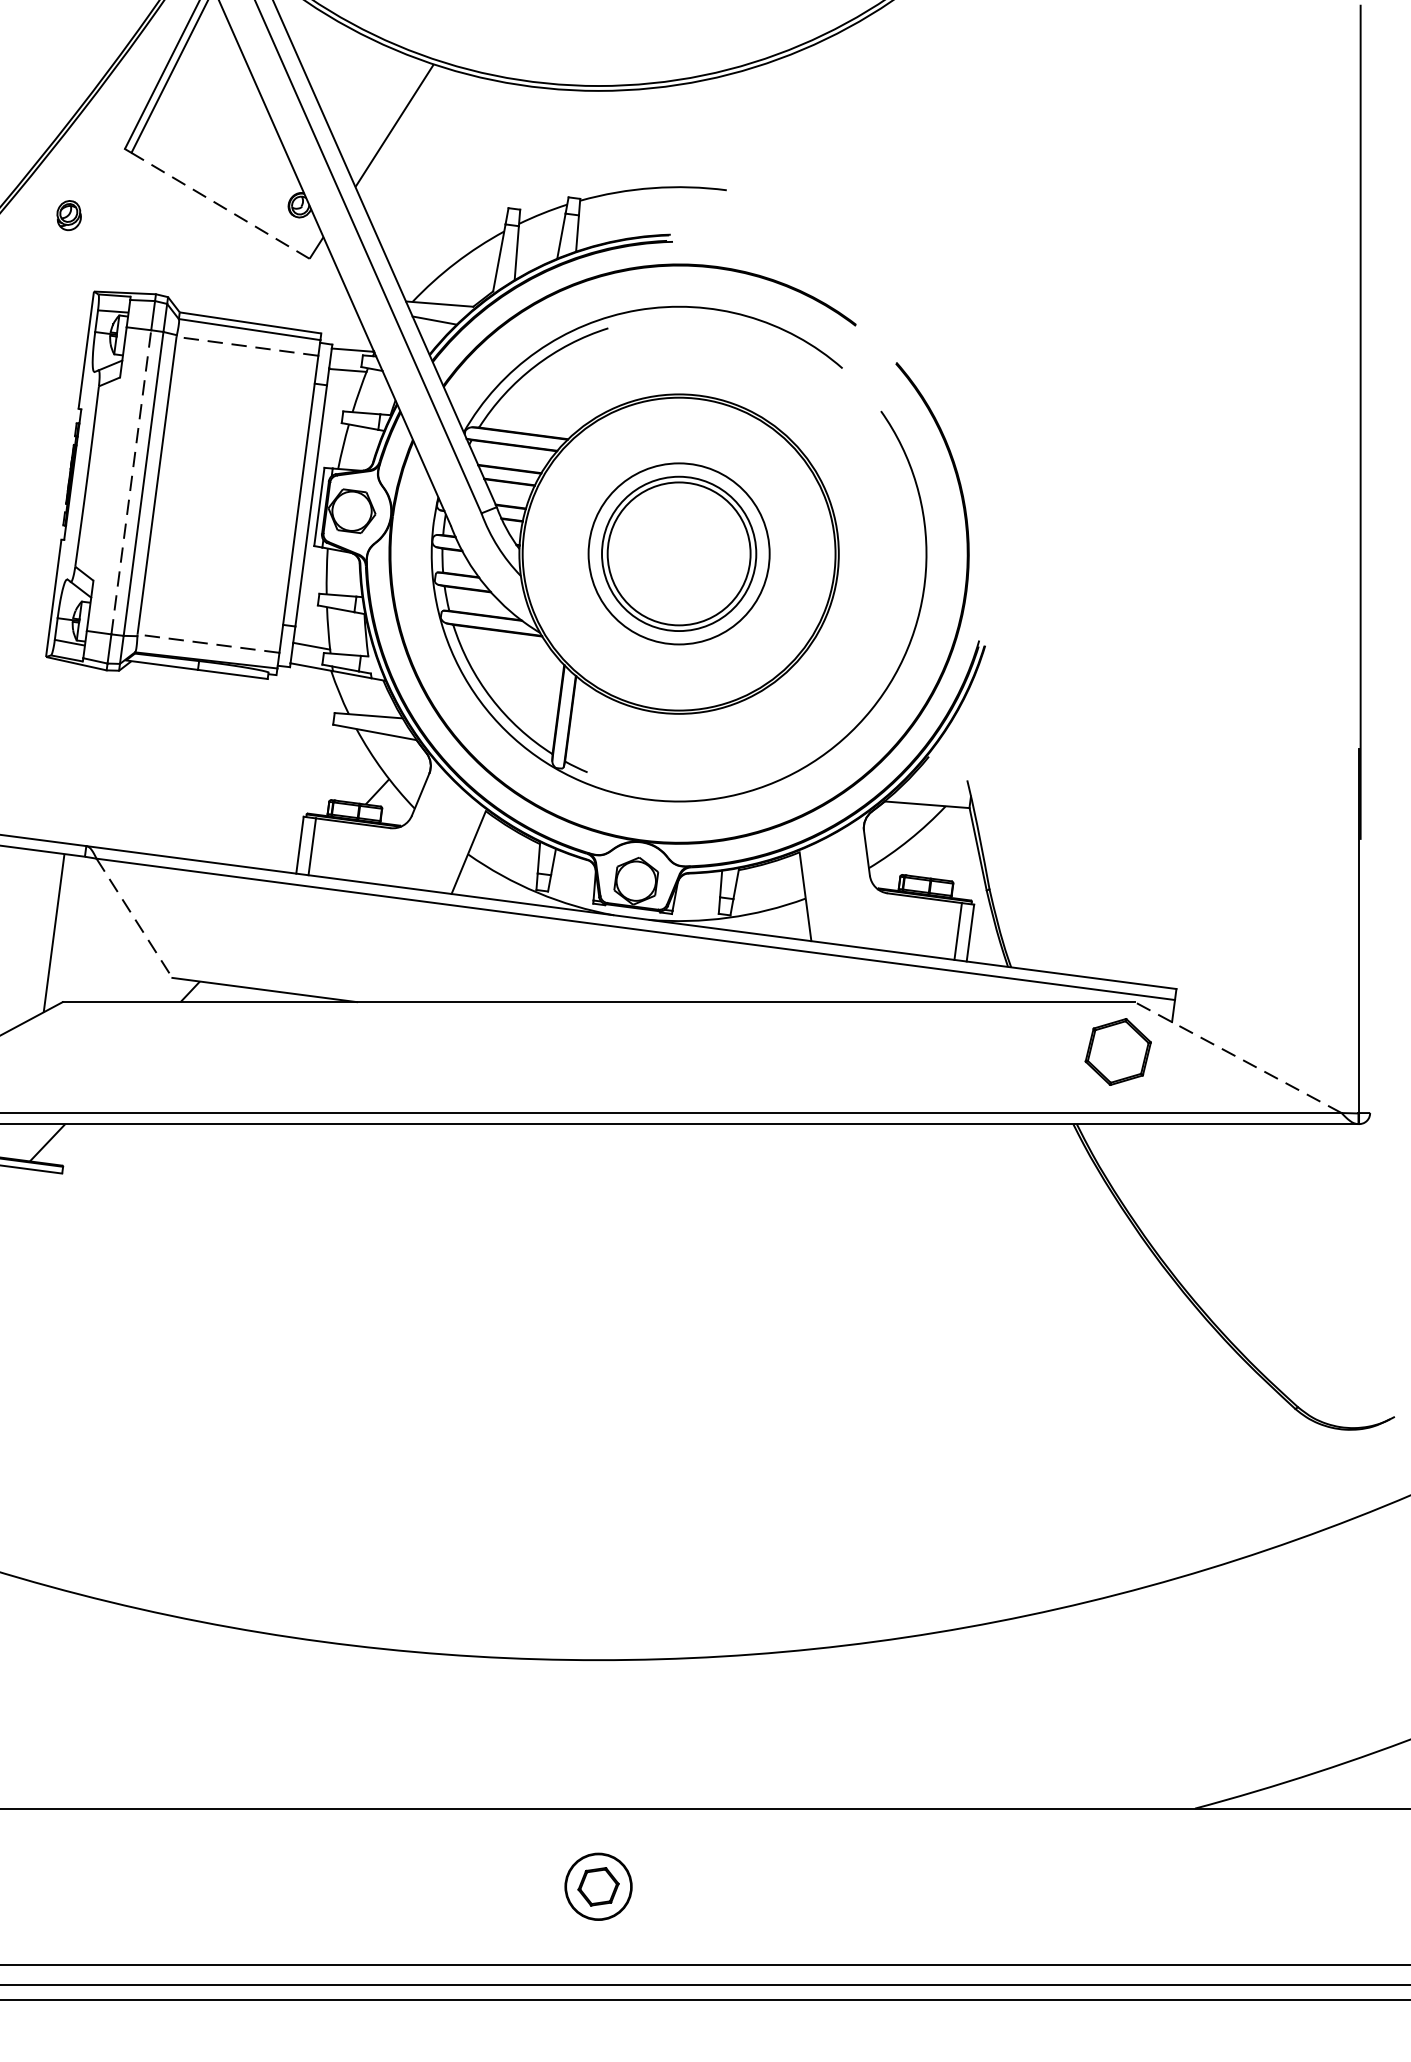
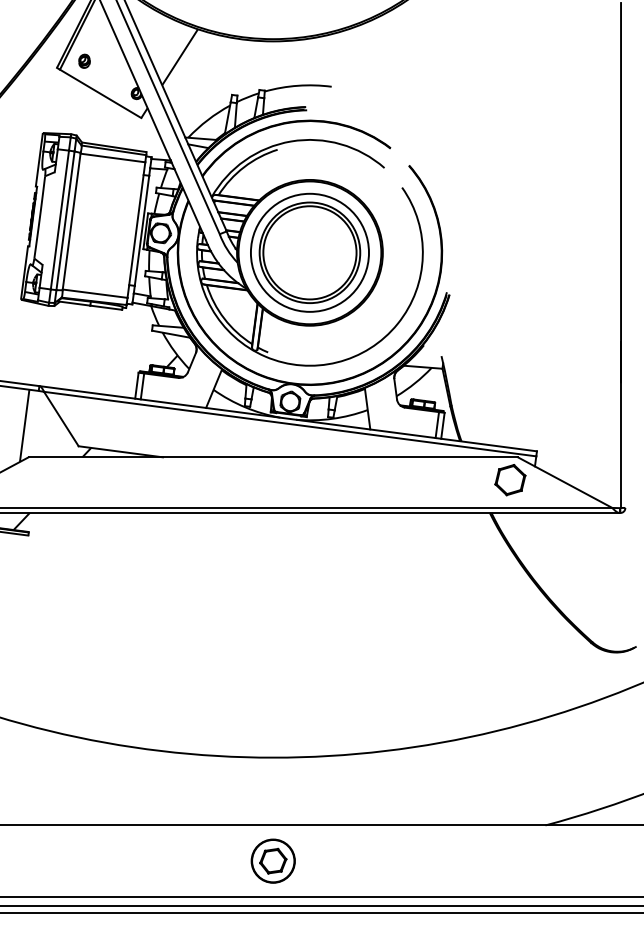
line: (220, 205) -> (100, 93), dashed -> solid
part: (69, 213) -> (84, 60), moved
line: (246, 347) -> (112, 158), dashed -> solid
line: (130, 483) -> (59, 220), dashed -> solid
part: (678, 553) -> (309, 252), size x1.43
line: (209, 643) -> (95, 293), dashed -> solid
line: (134, 919) -> (61, 419), dashed -> solid
line: (1238, 1057) -> (565, 482), dashed -> solid
part: (597, 1885) -> (272, 860), size x1.43

